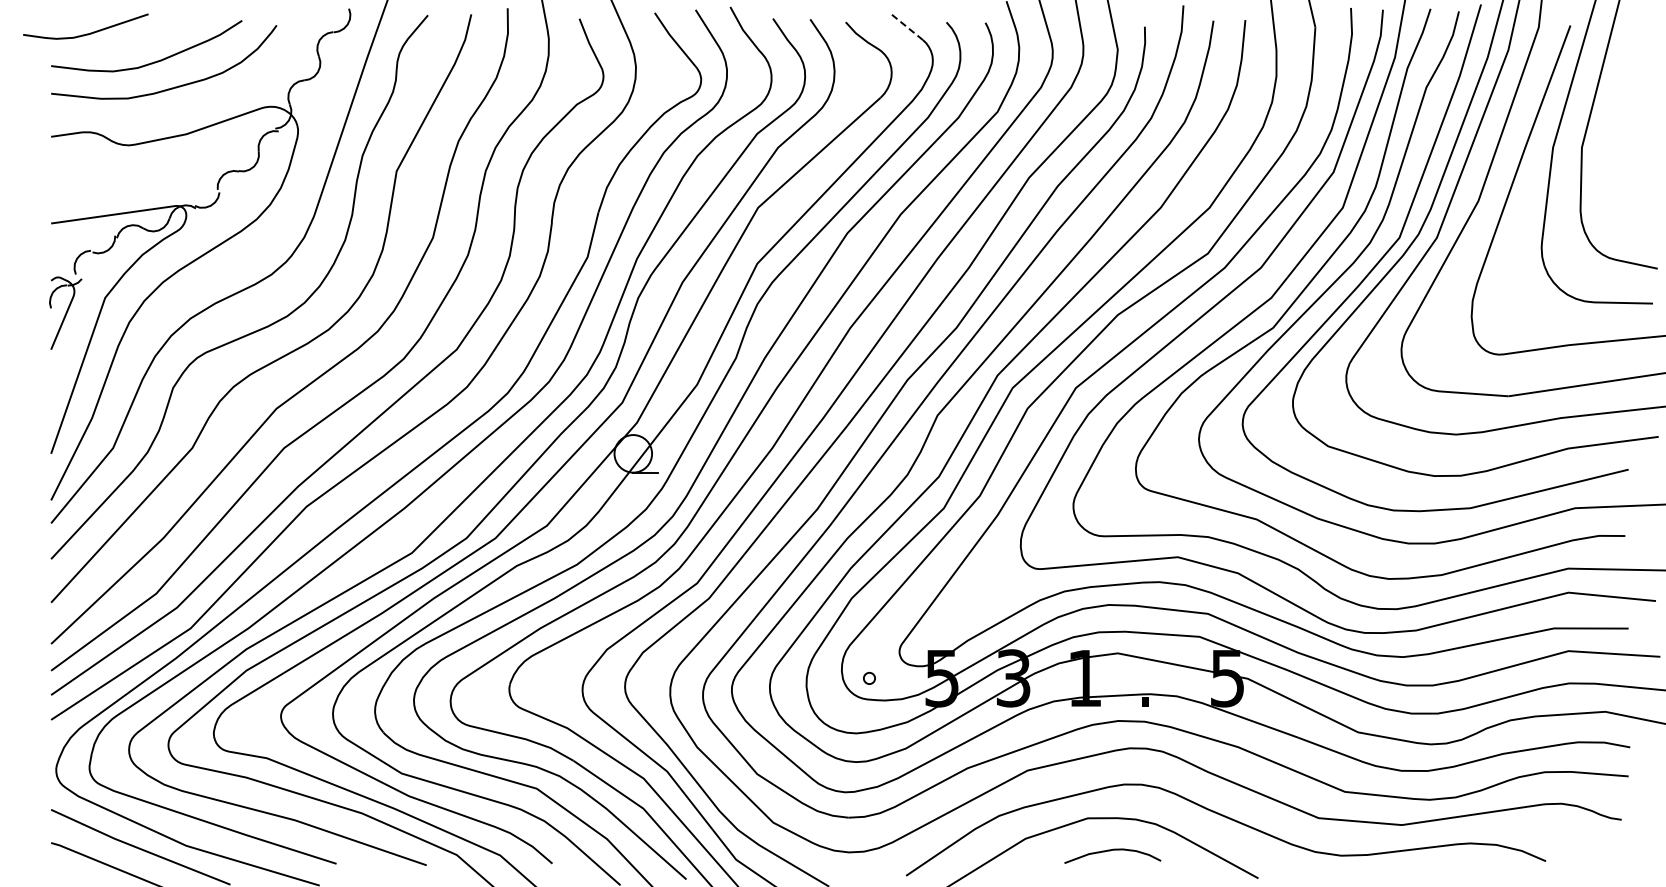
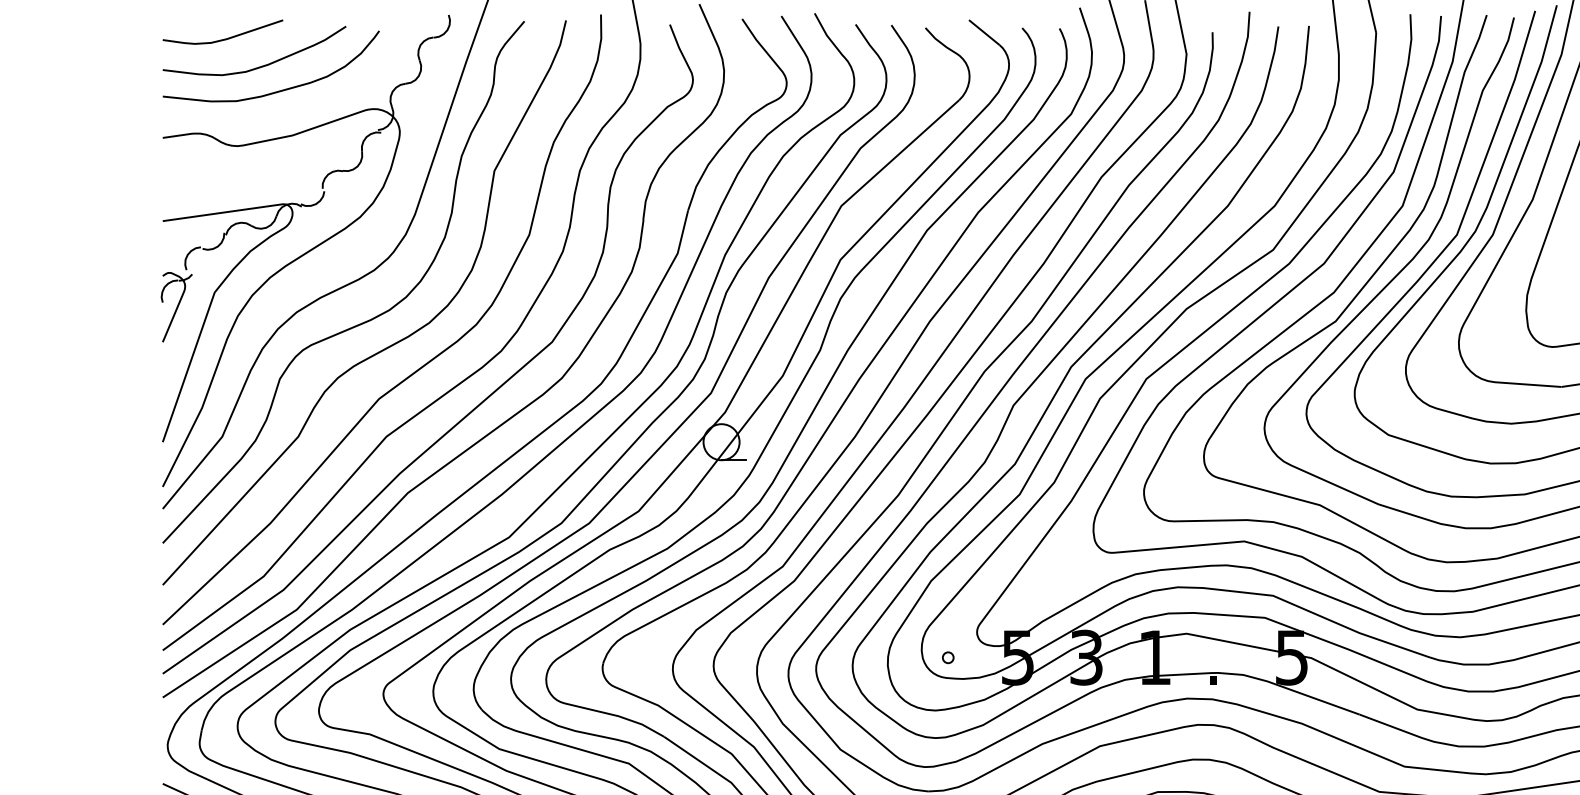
line: (907, 27) -> (984, 33), dashed -> solid
curve: (86, 33) -> (223, 38), moved

